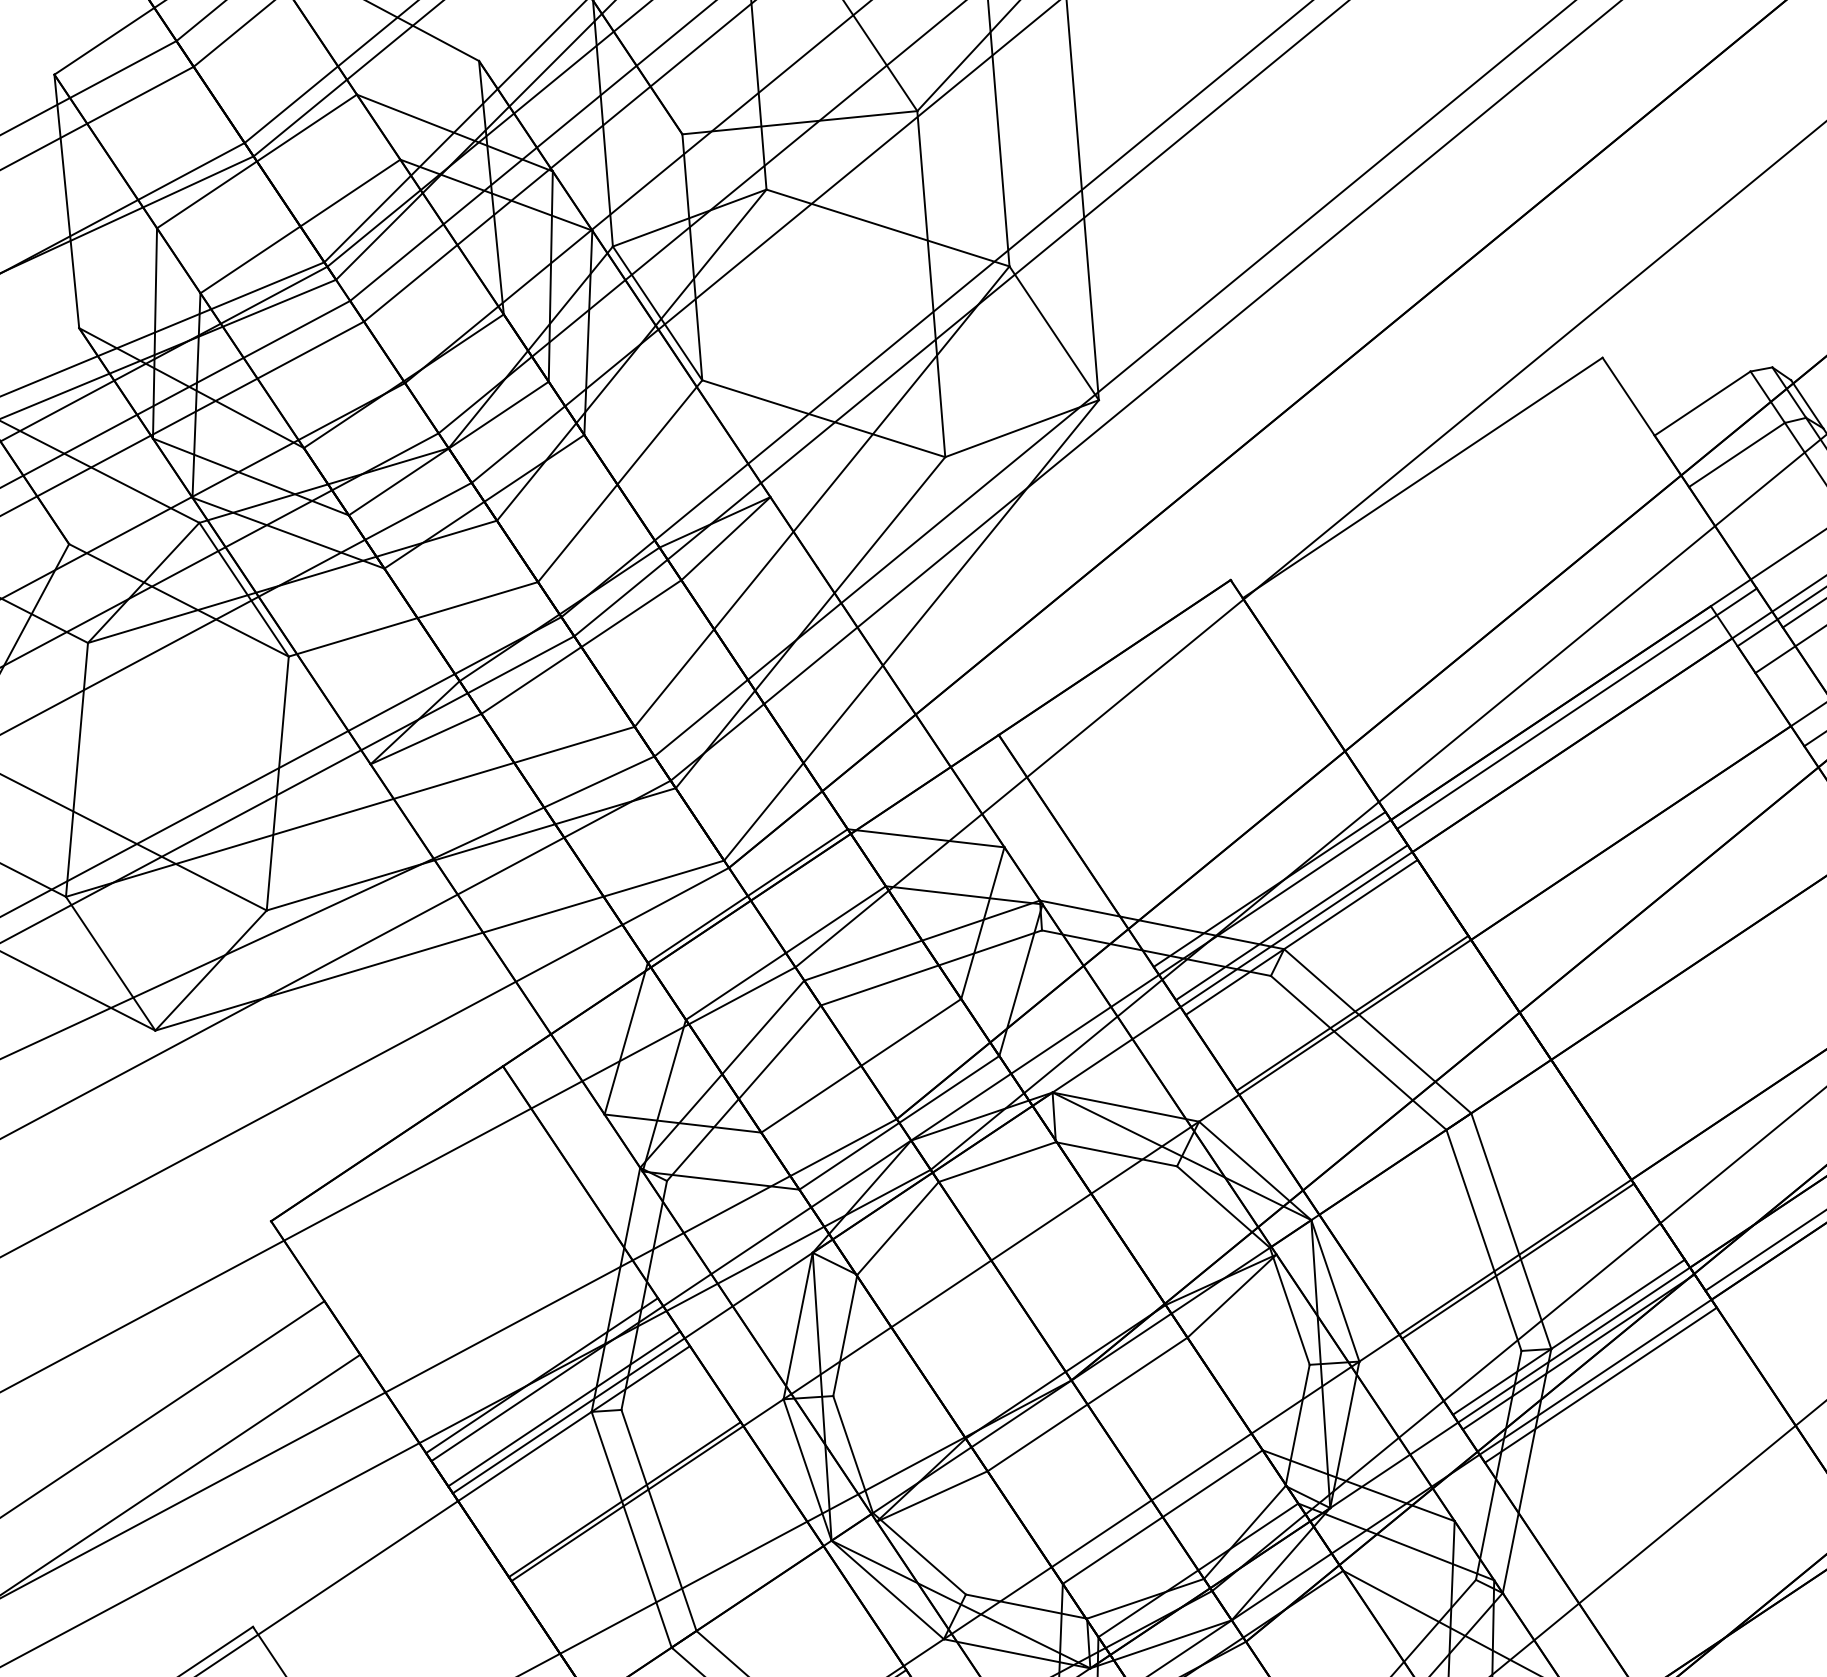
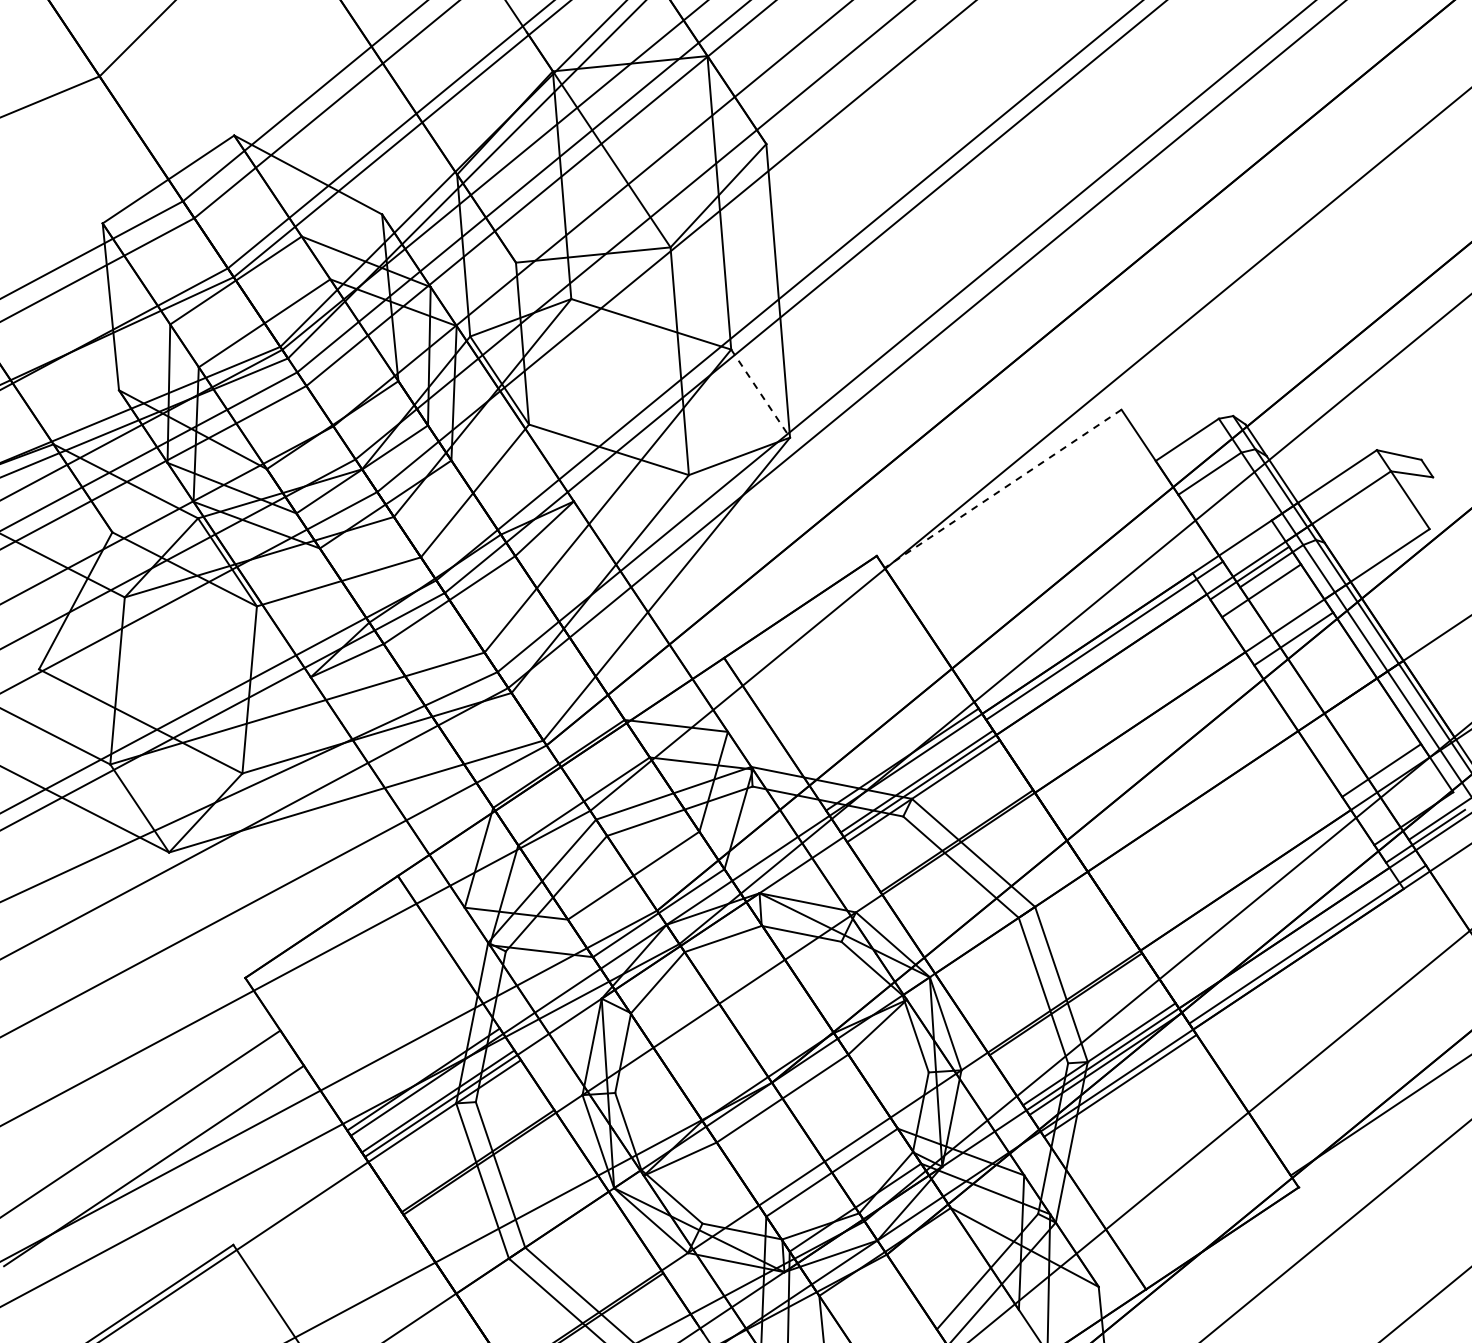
line: (1054, 333) -> (760, 393), solid -> dashed
line: (1421, 478) -> (1002, 489), solid -> dashed

